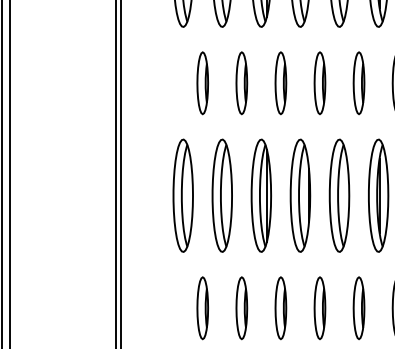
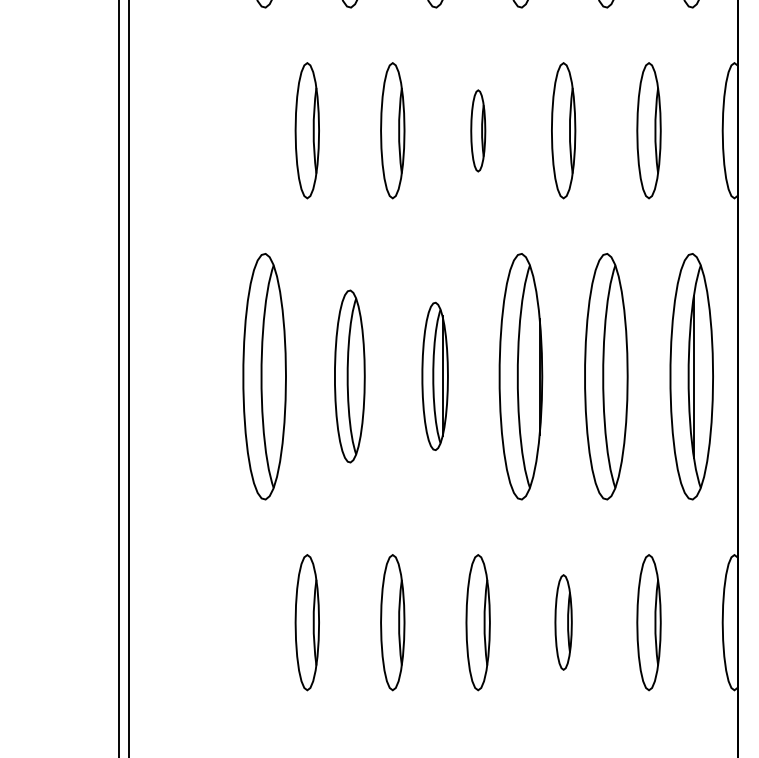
part: (280, 83) -> (477, 131), size x0.6
part: (221, 195) -> (348, 376), size x0.7
part: (260, 195) -> (433, 376), size x0.6
part: (319, 307) -> (562, 621), size x0.7

